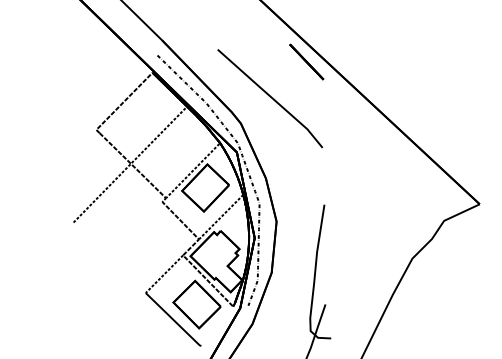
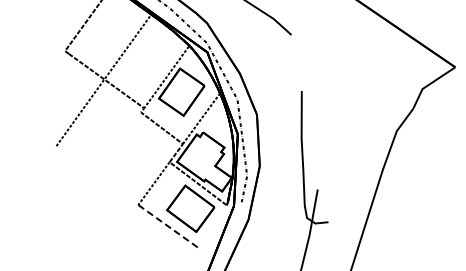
line: (174, 320) -> (170, 227), solid -> dashed

